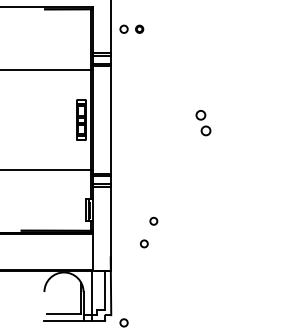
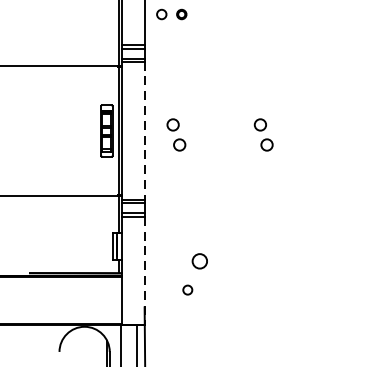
line: (110, 120) -> (144, 131), solid -> dashed
part: (135, 123) -> (176, 135), added
circle: (153, 220) -> (199, 260), size x1.6
line: (110, 229) -> (144, 271), solid -> dashed

